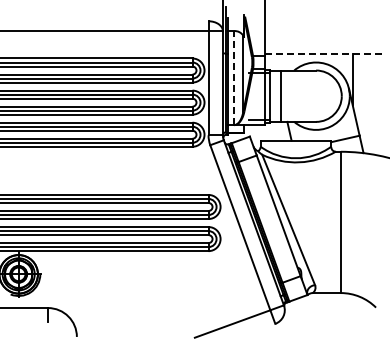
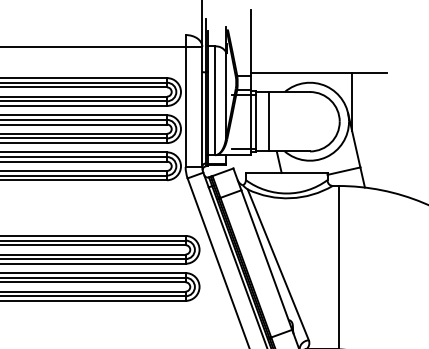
line: (324, 54) -> (319, 73), dashed -> solid
line: (234, 77) -> (215, 100), dashed -> solid

